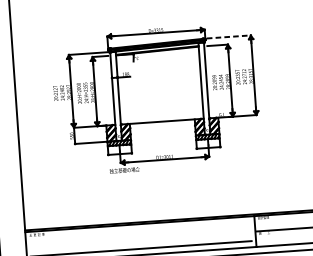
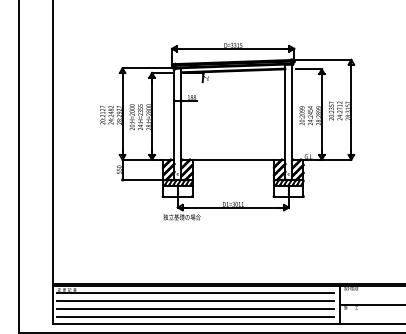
line: (228, 36) -> (323, 59), dashed -> solid
line: (139, 230) -> (195, 293), added
line: (140, 236) -> (195, 301), added
line: (140, 242) -> (195, 308), added

